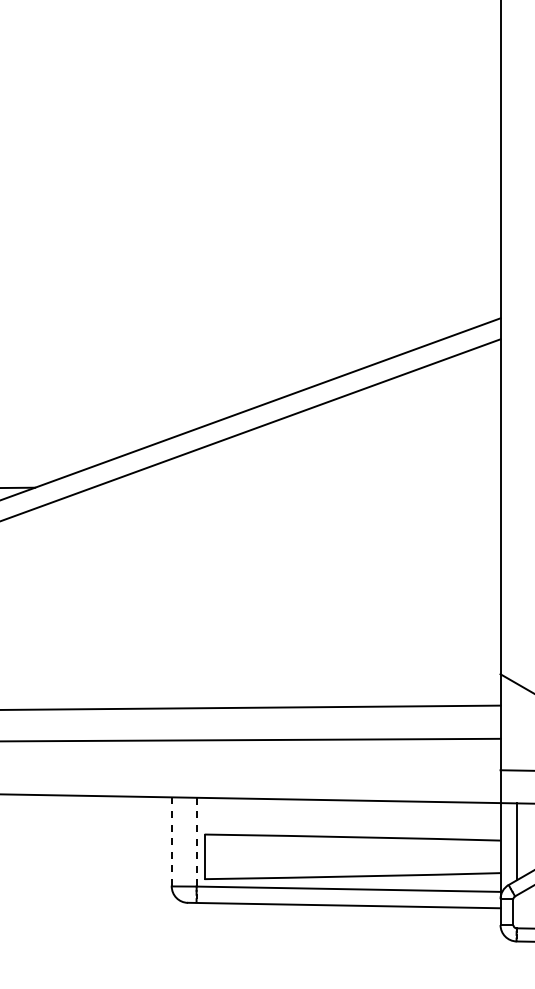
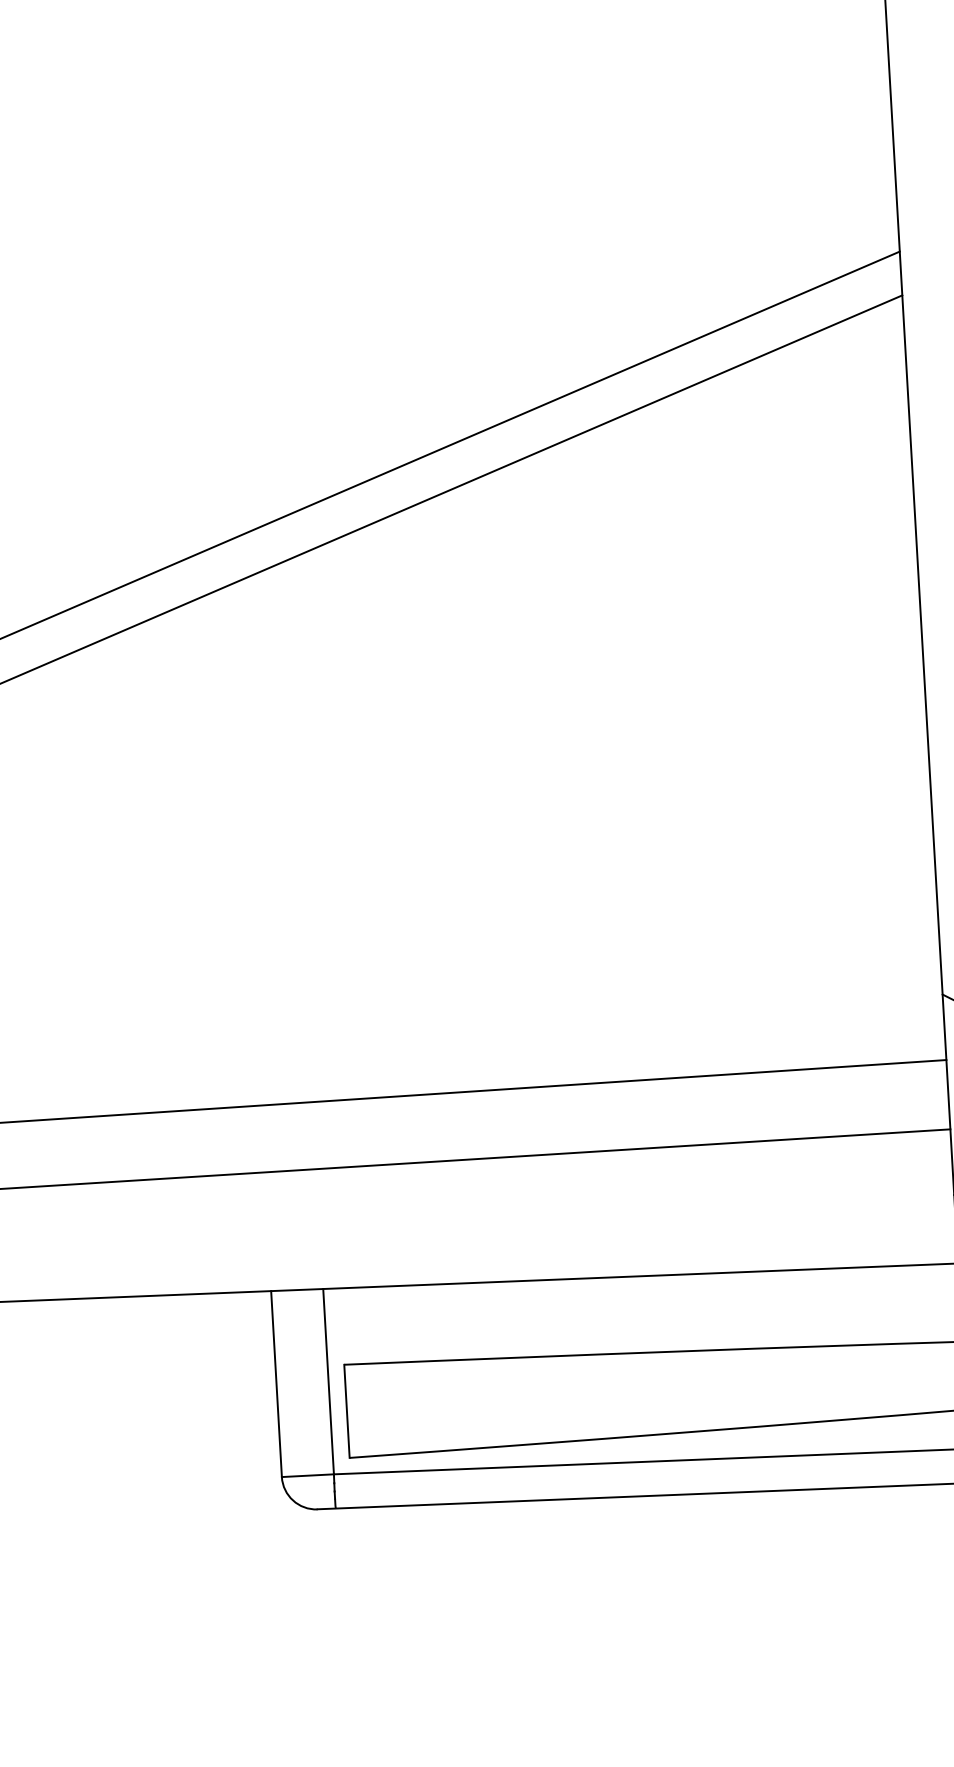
line: (171, 841) -> (275, 1383), dashed -> solid
line: (196, 842) -> (328, 1382), dashed -> solid

